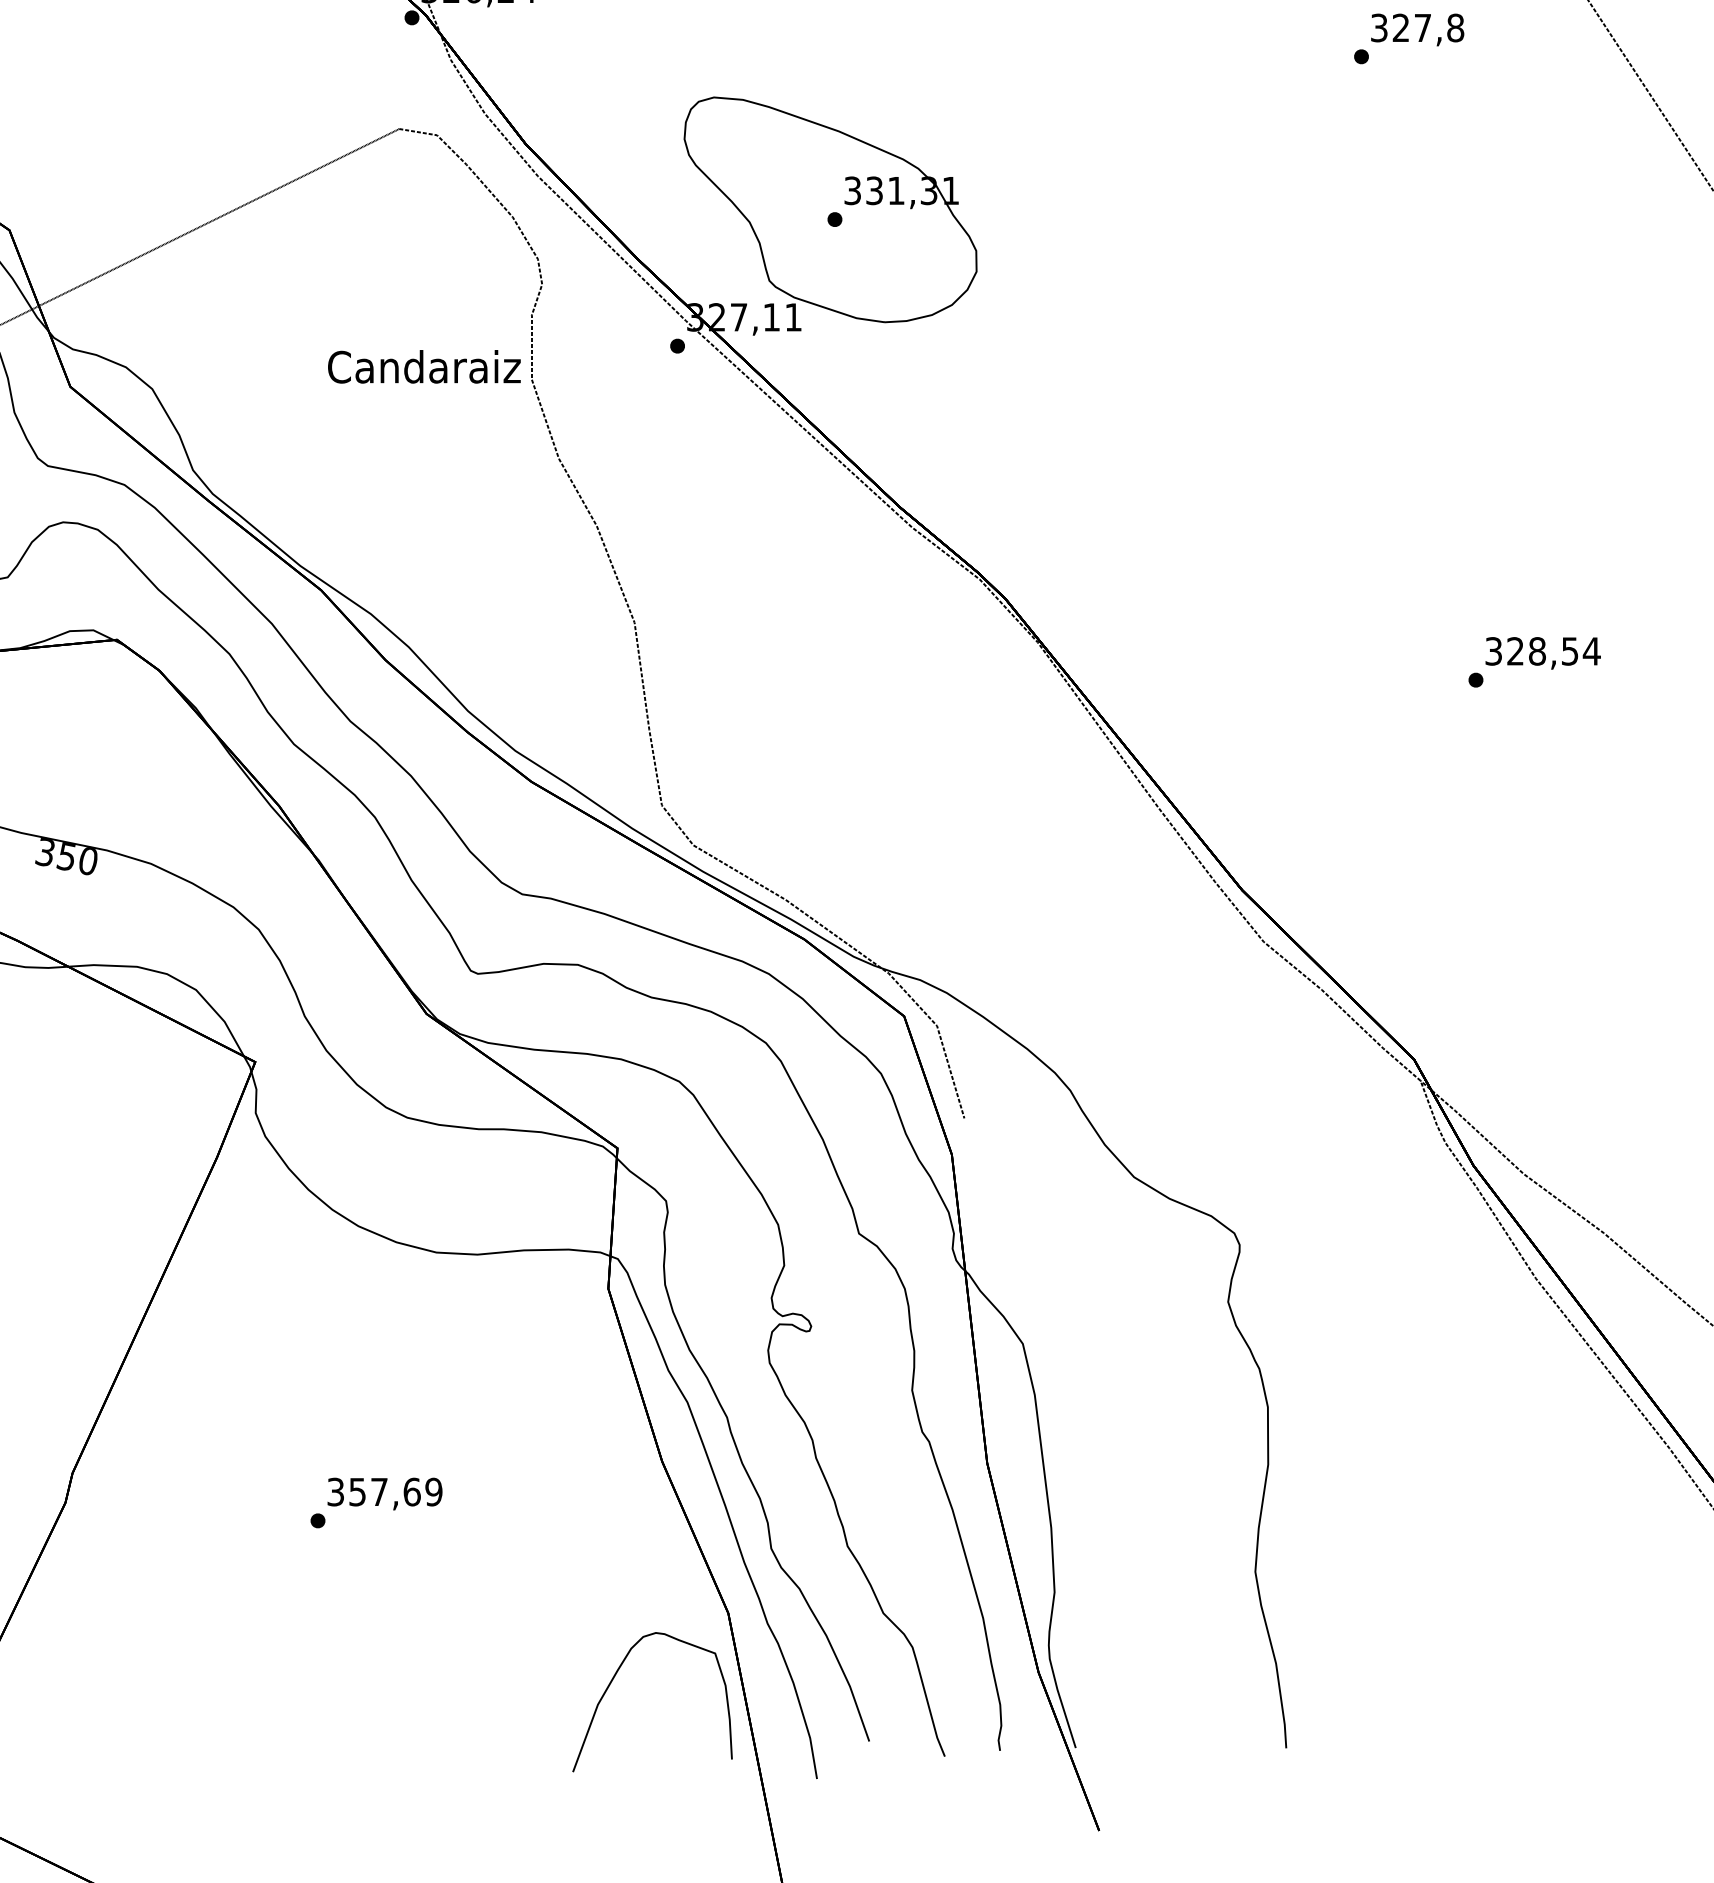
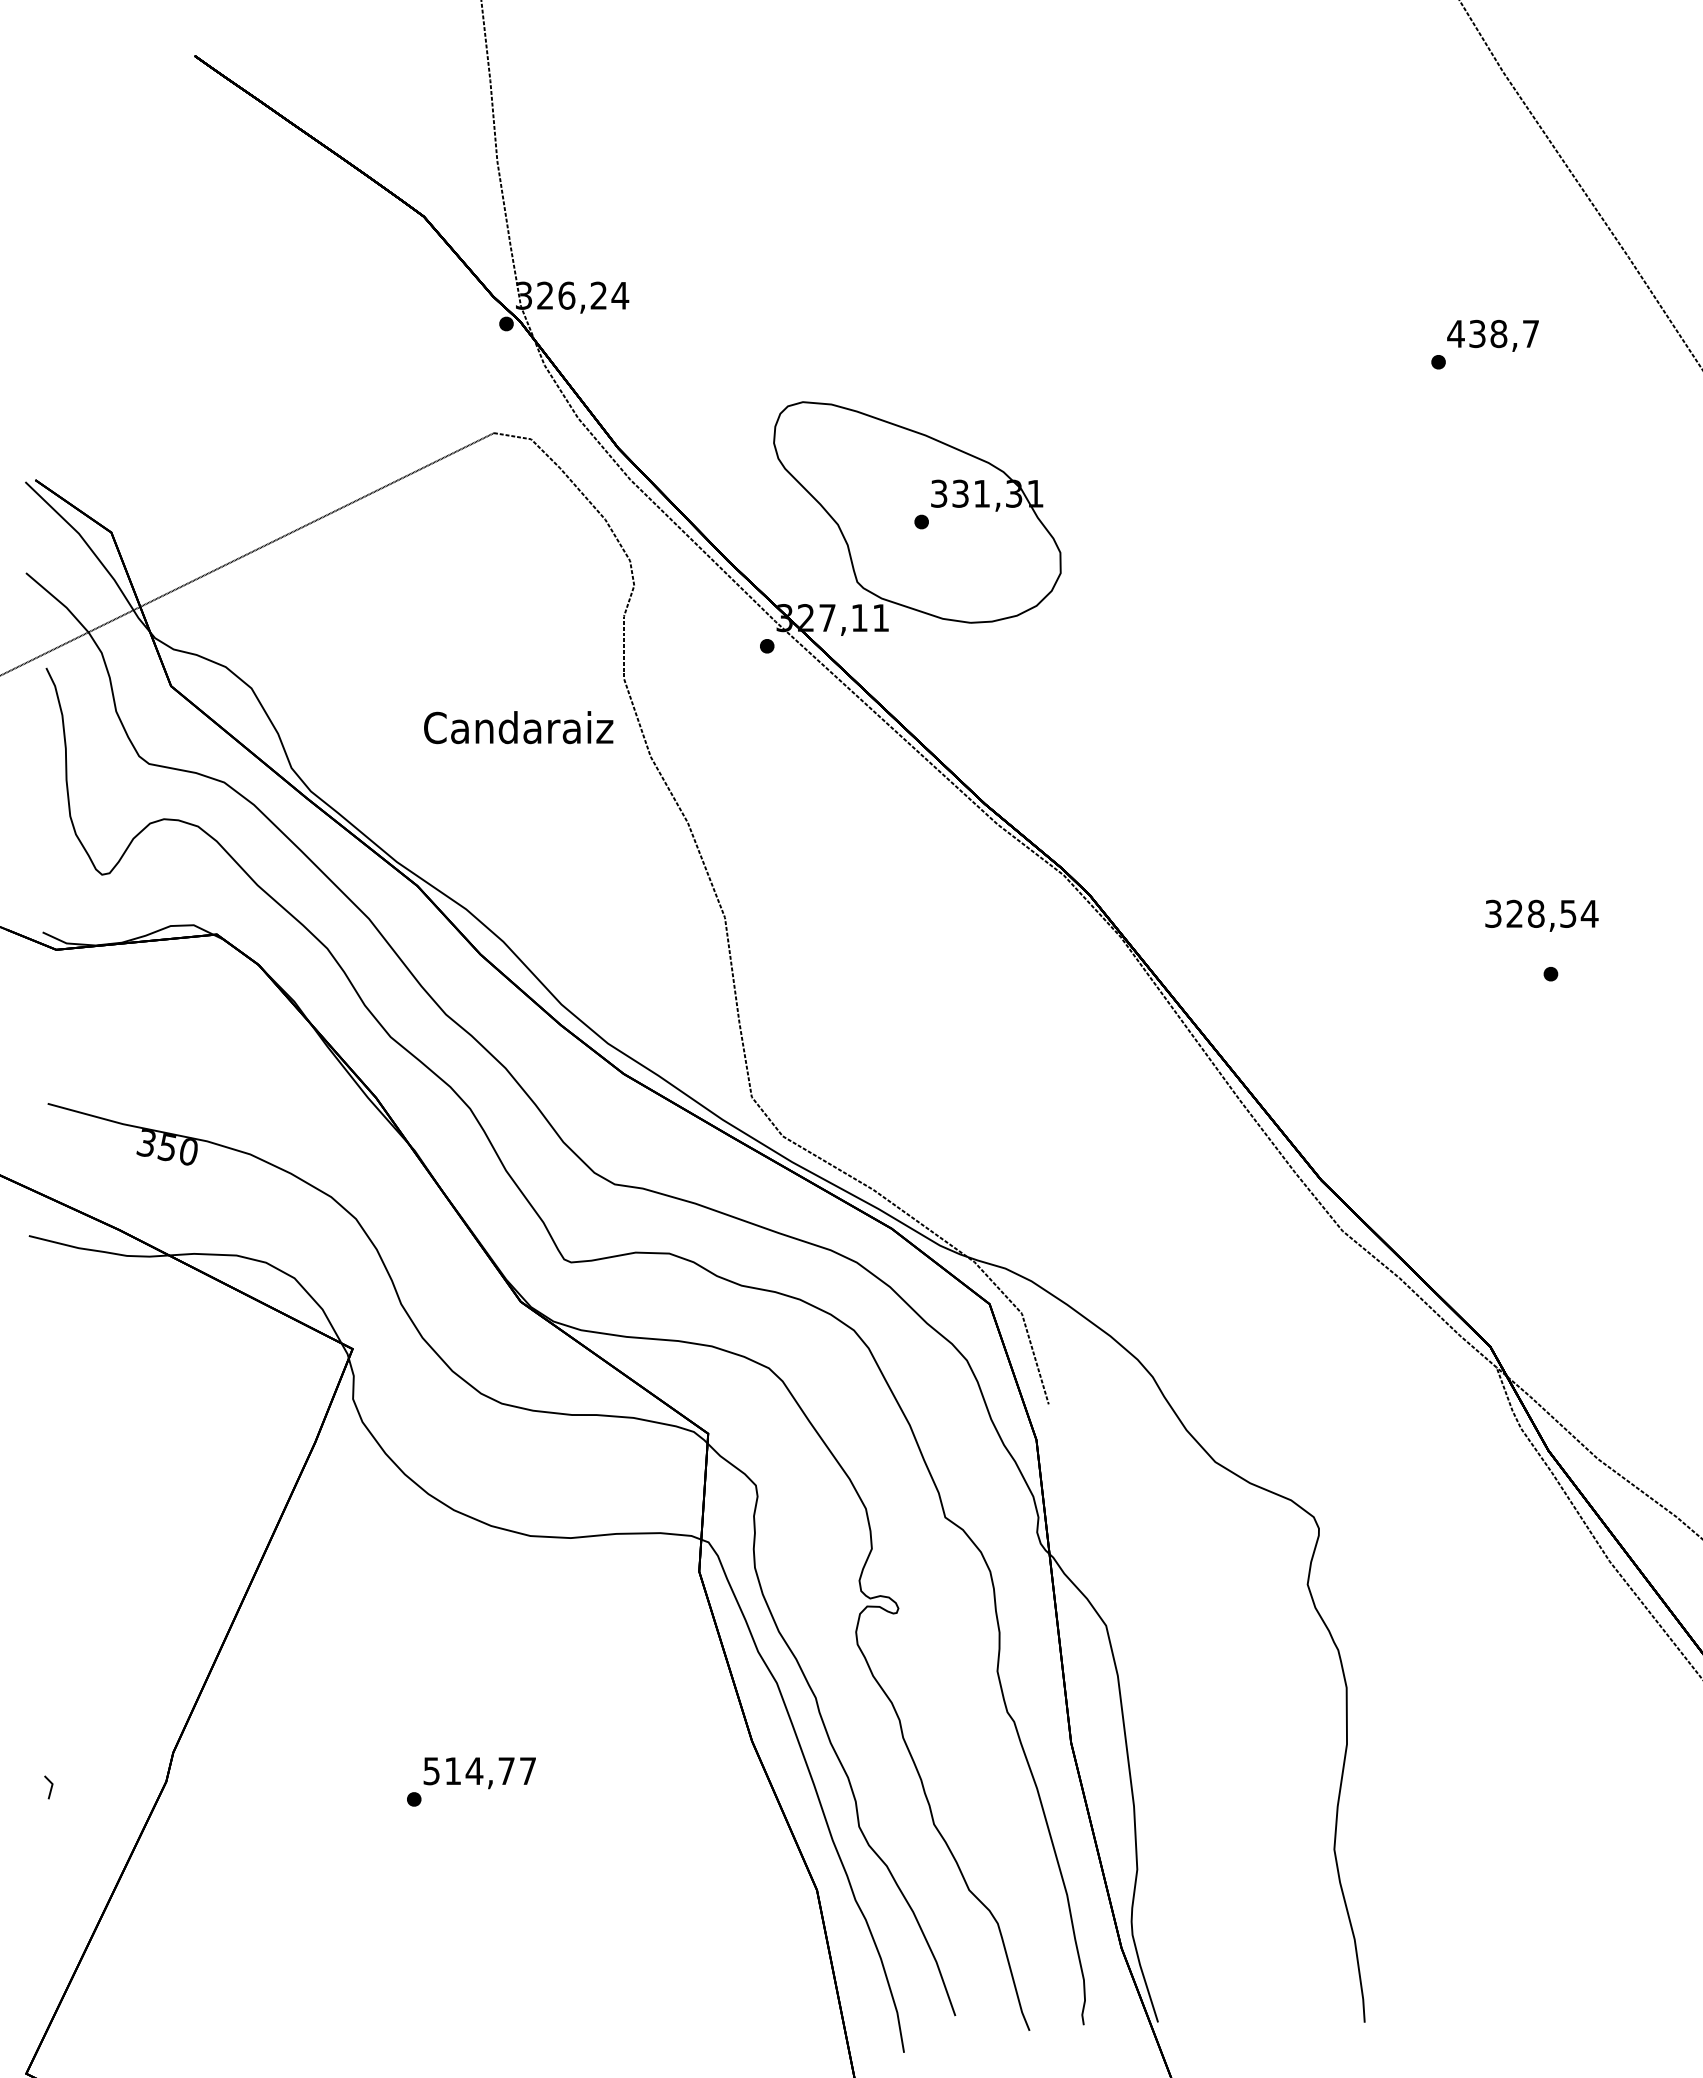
text: (1417, 27) -> (1493, 333), 327,8 -> 438,7
text: (424, 366) -> (518, 727), moved
text: (1542, 653) -> (1541, 915), moved
text: (385, 1492) -> (480, 1771), 357,69 -> 514,77
curve: (613, 1679) -> (704, 1955), removed

